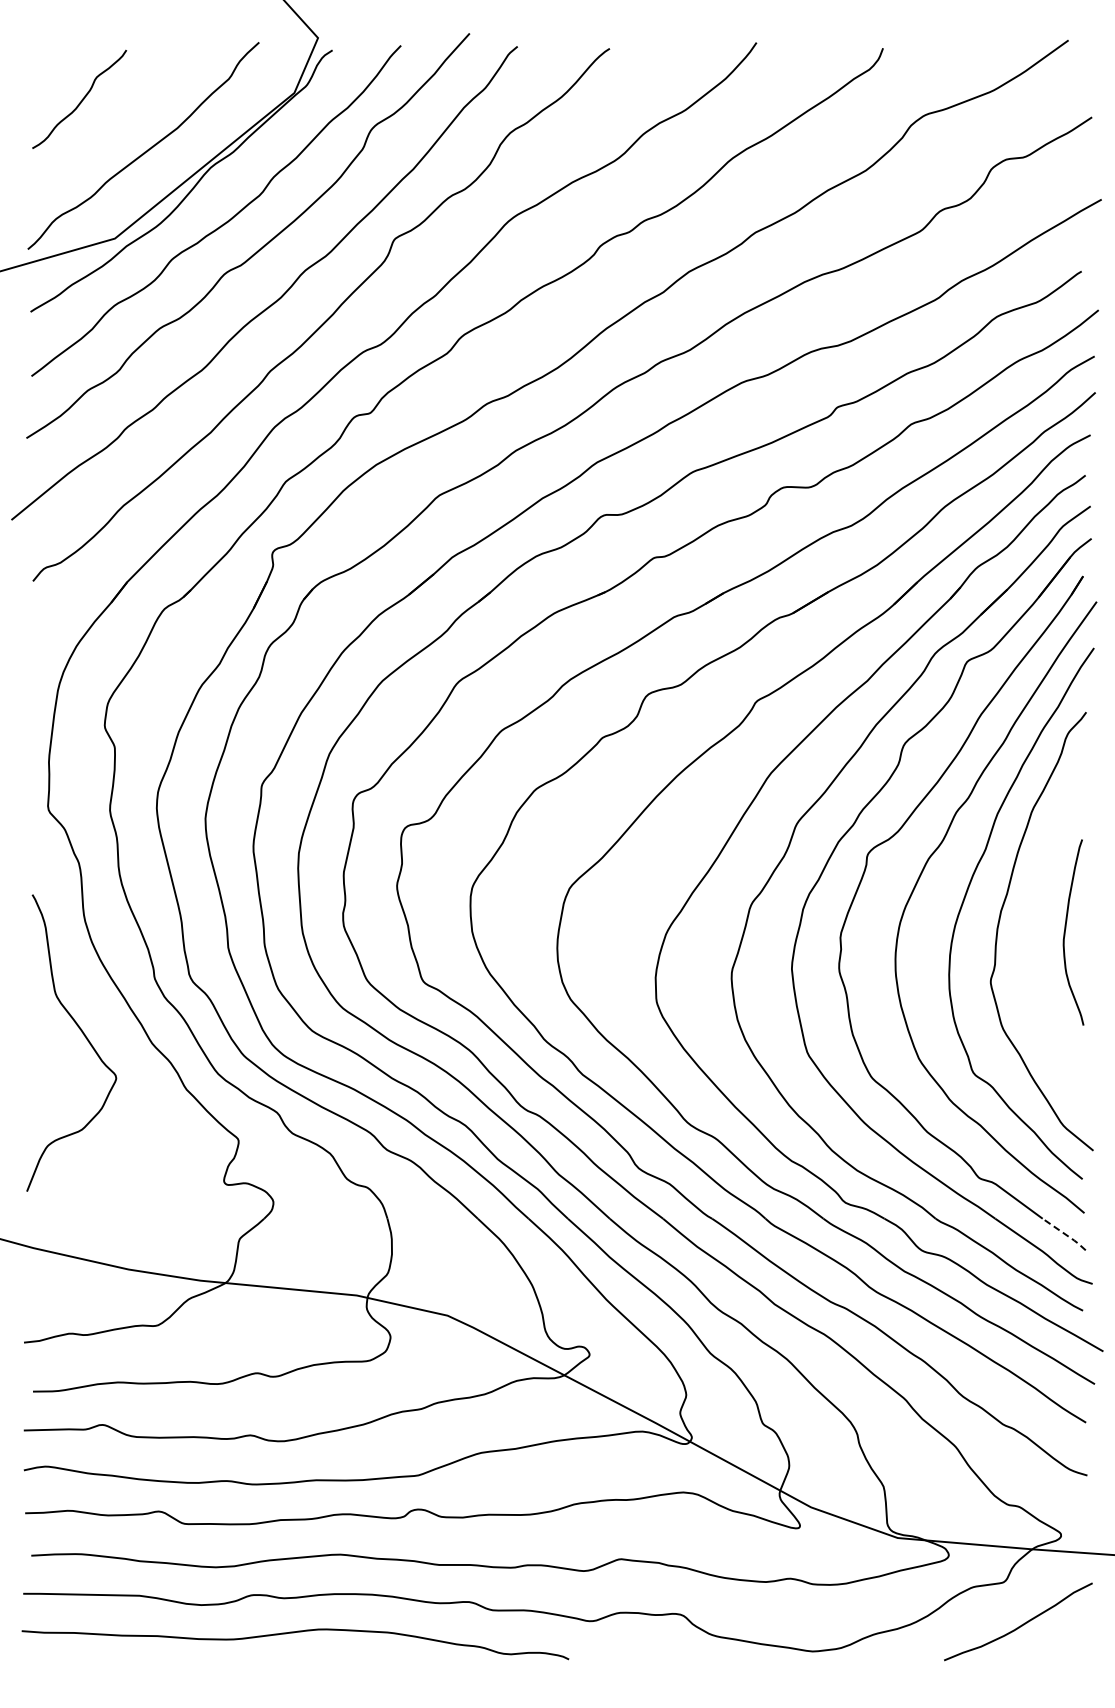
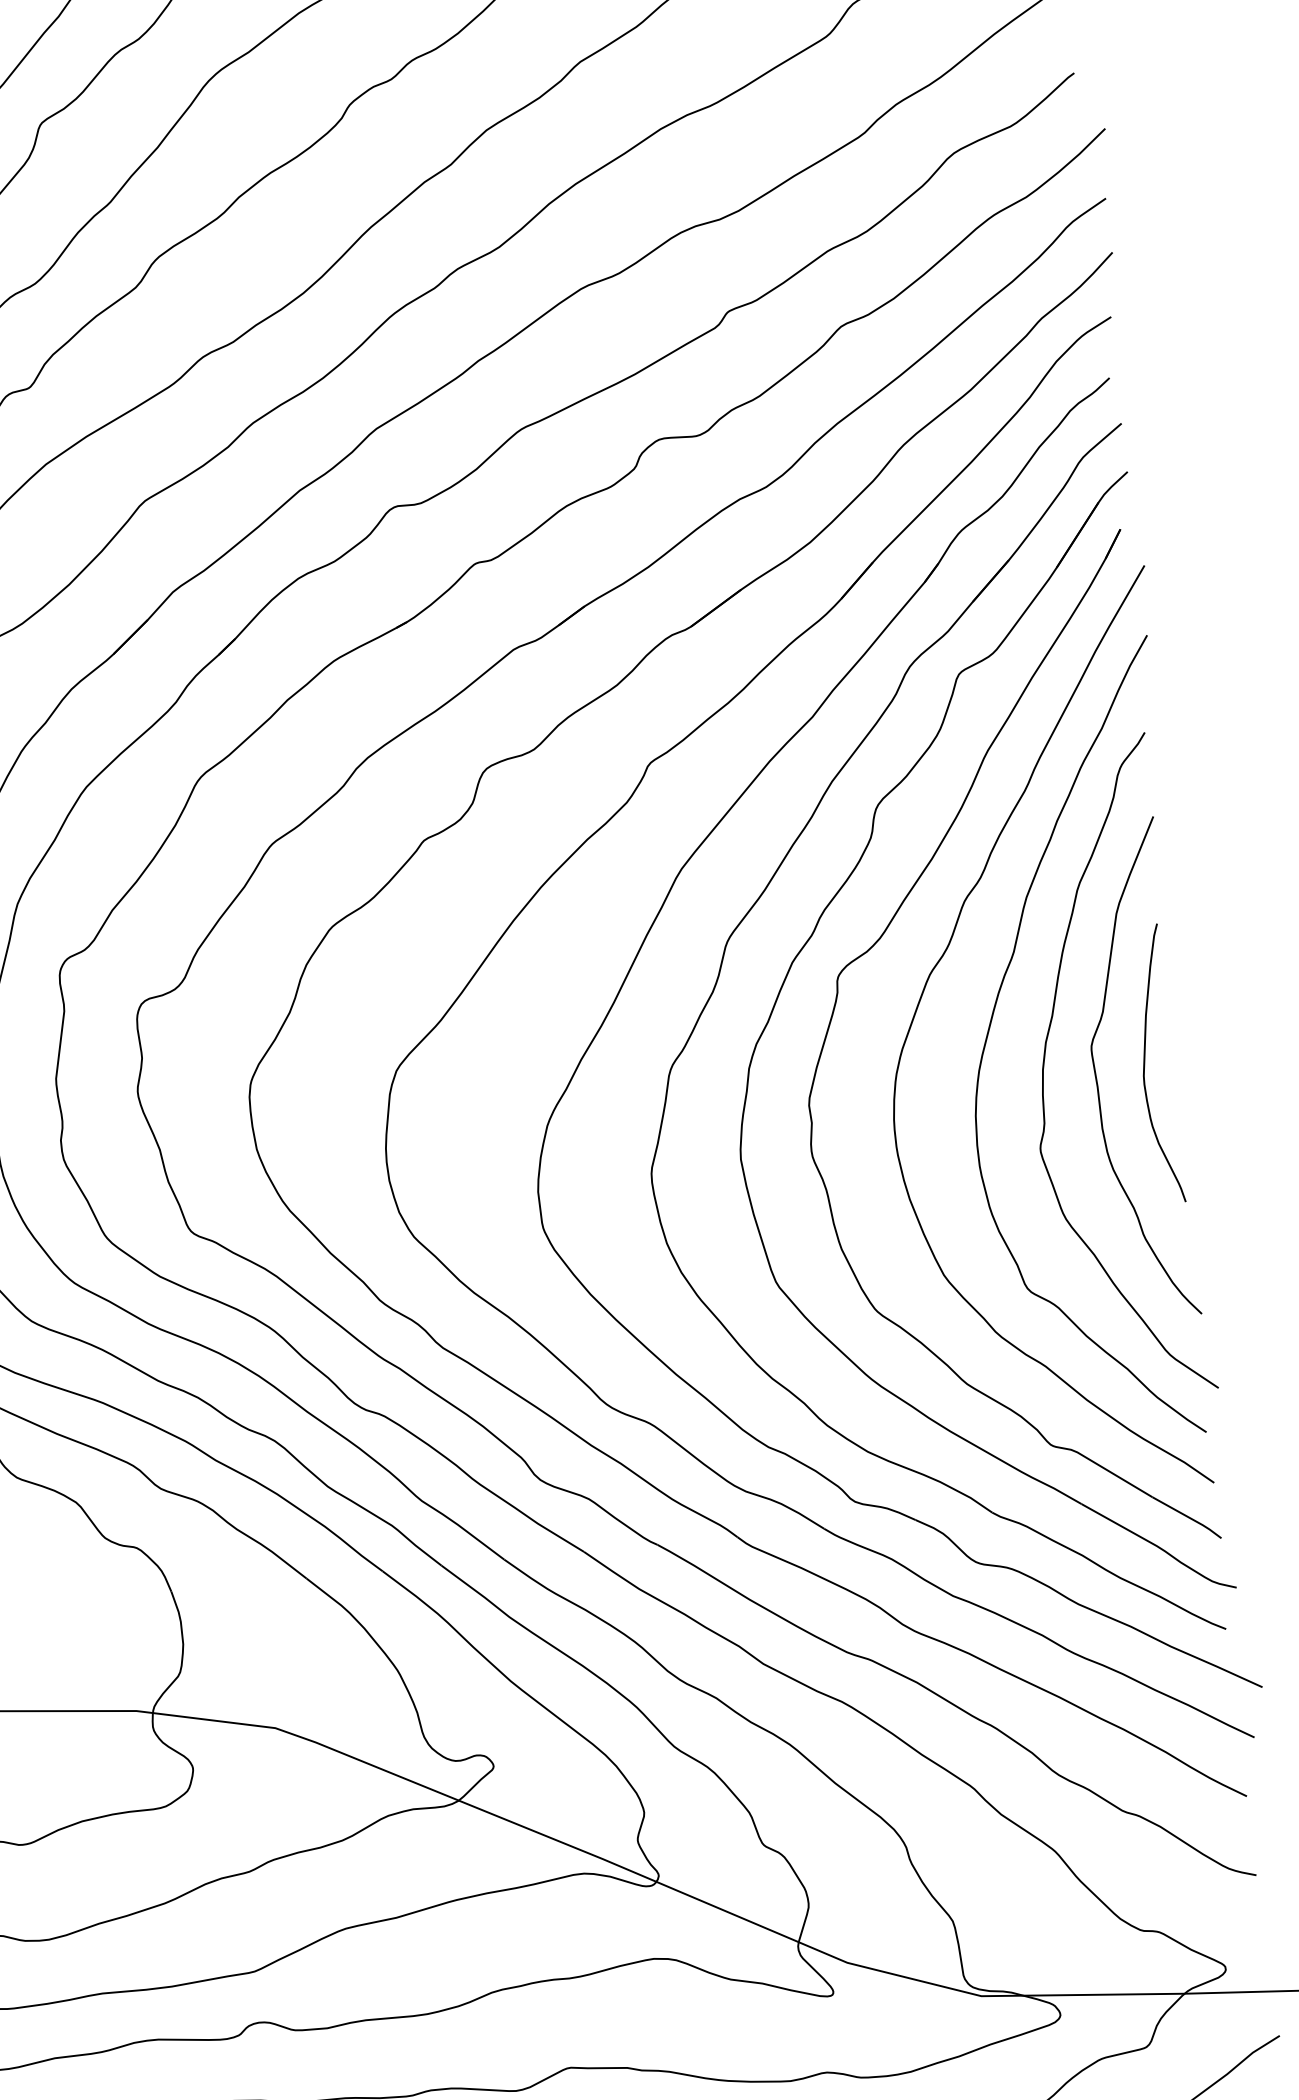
curve: (1033, 938) -> (1098, 1078), added
line: (1065, 1234) -> (1188, 1517), dashed -> solid

